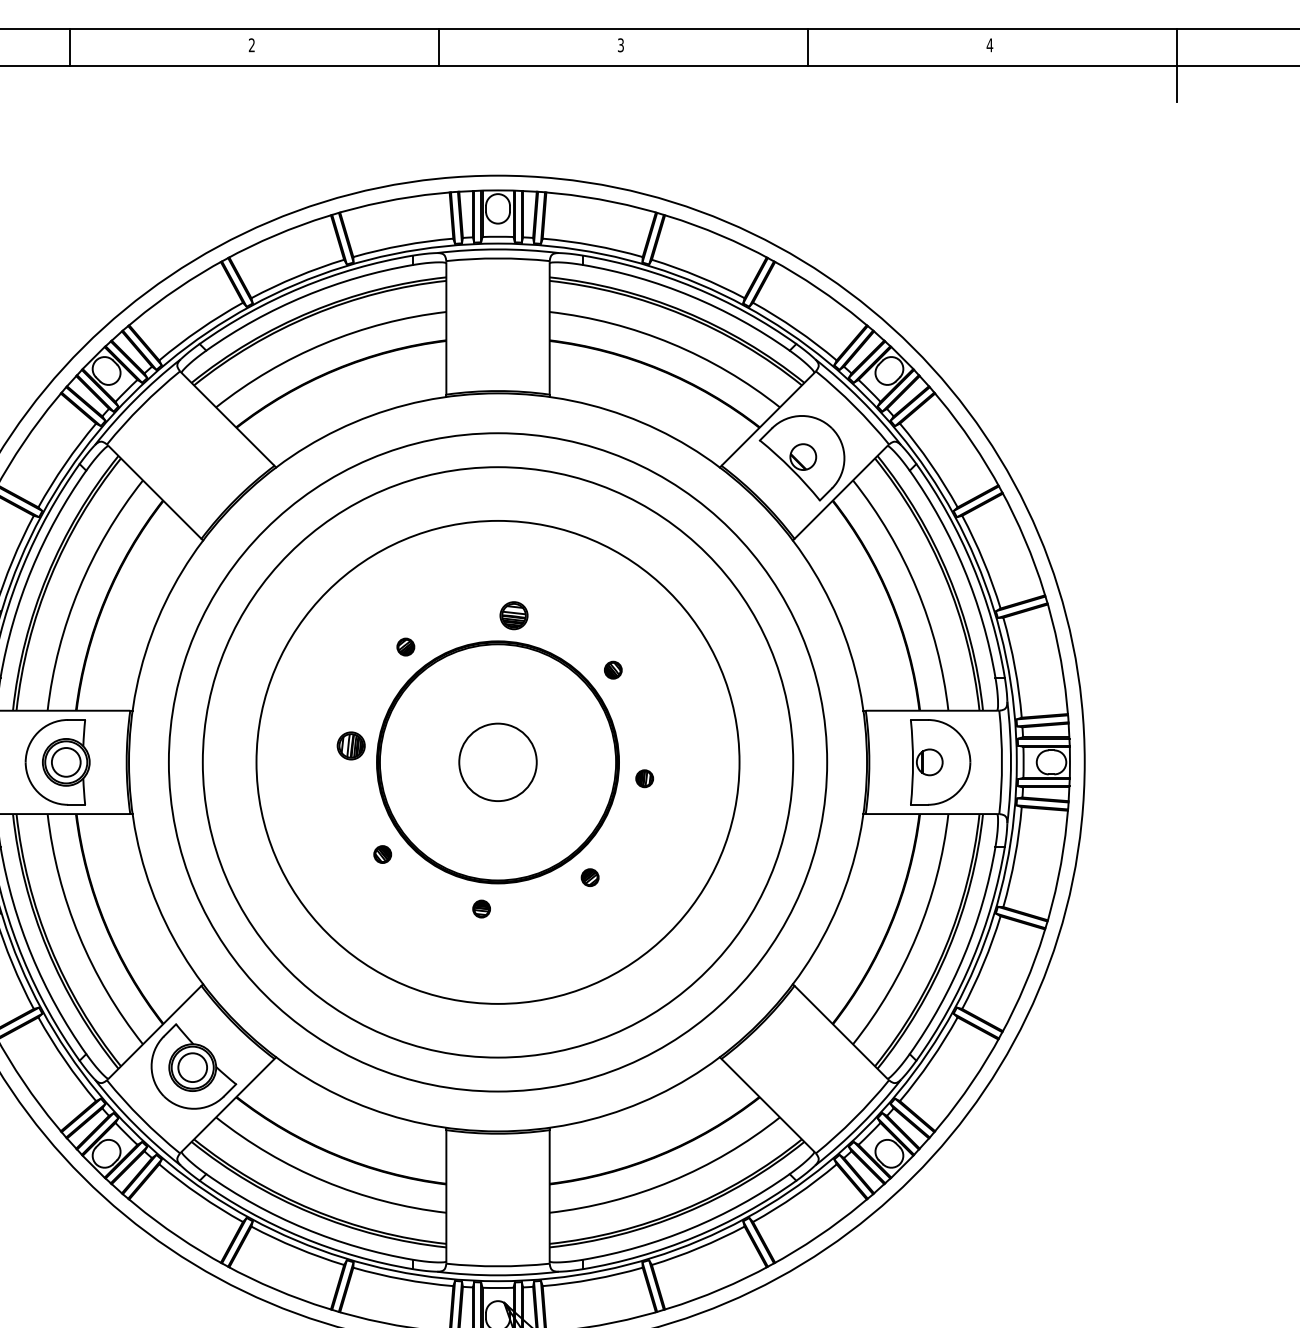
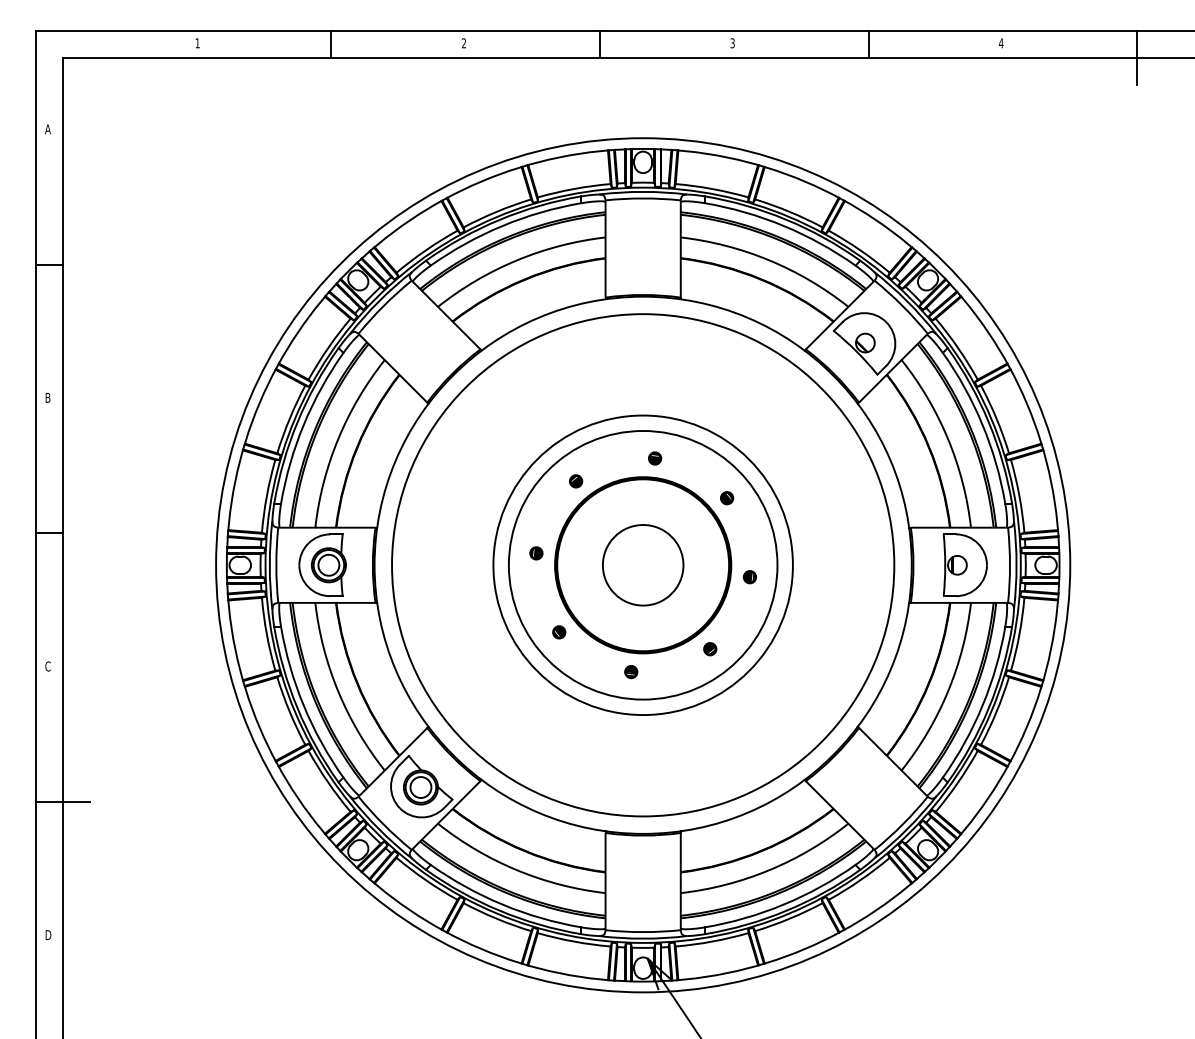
part: (514, 615) -> (655, 458), size x0.62
part: (351, 746) -> (536, 553), size x0.62
circle: (497, 761) -> (642, 564), size x0.62
circle: (497, 762) -> (642, 565), size x0.62
circle: (497, 762) -> (642, 565), size x1.43
circle: (498, 762) -> (643, 565), size x1.43

